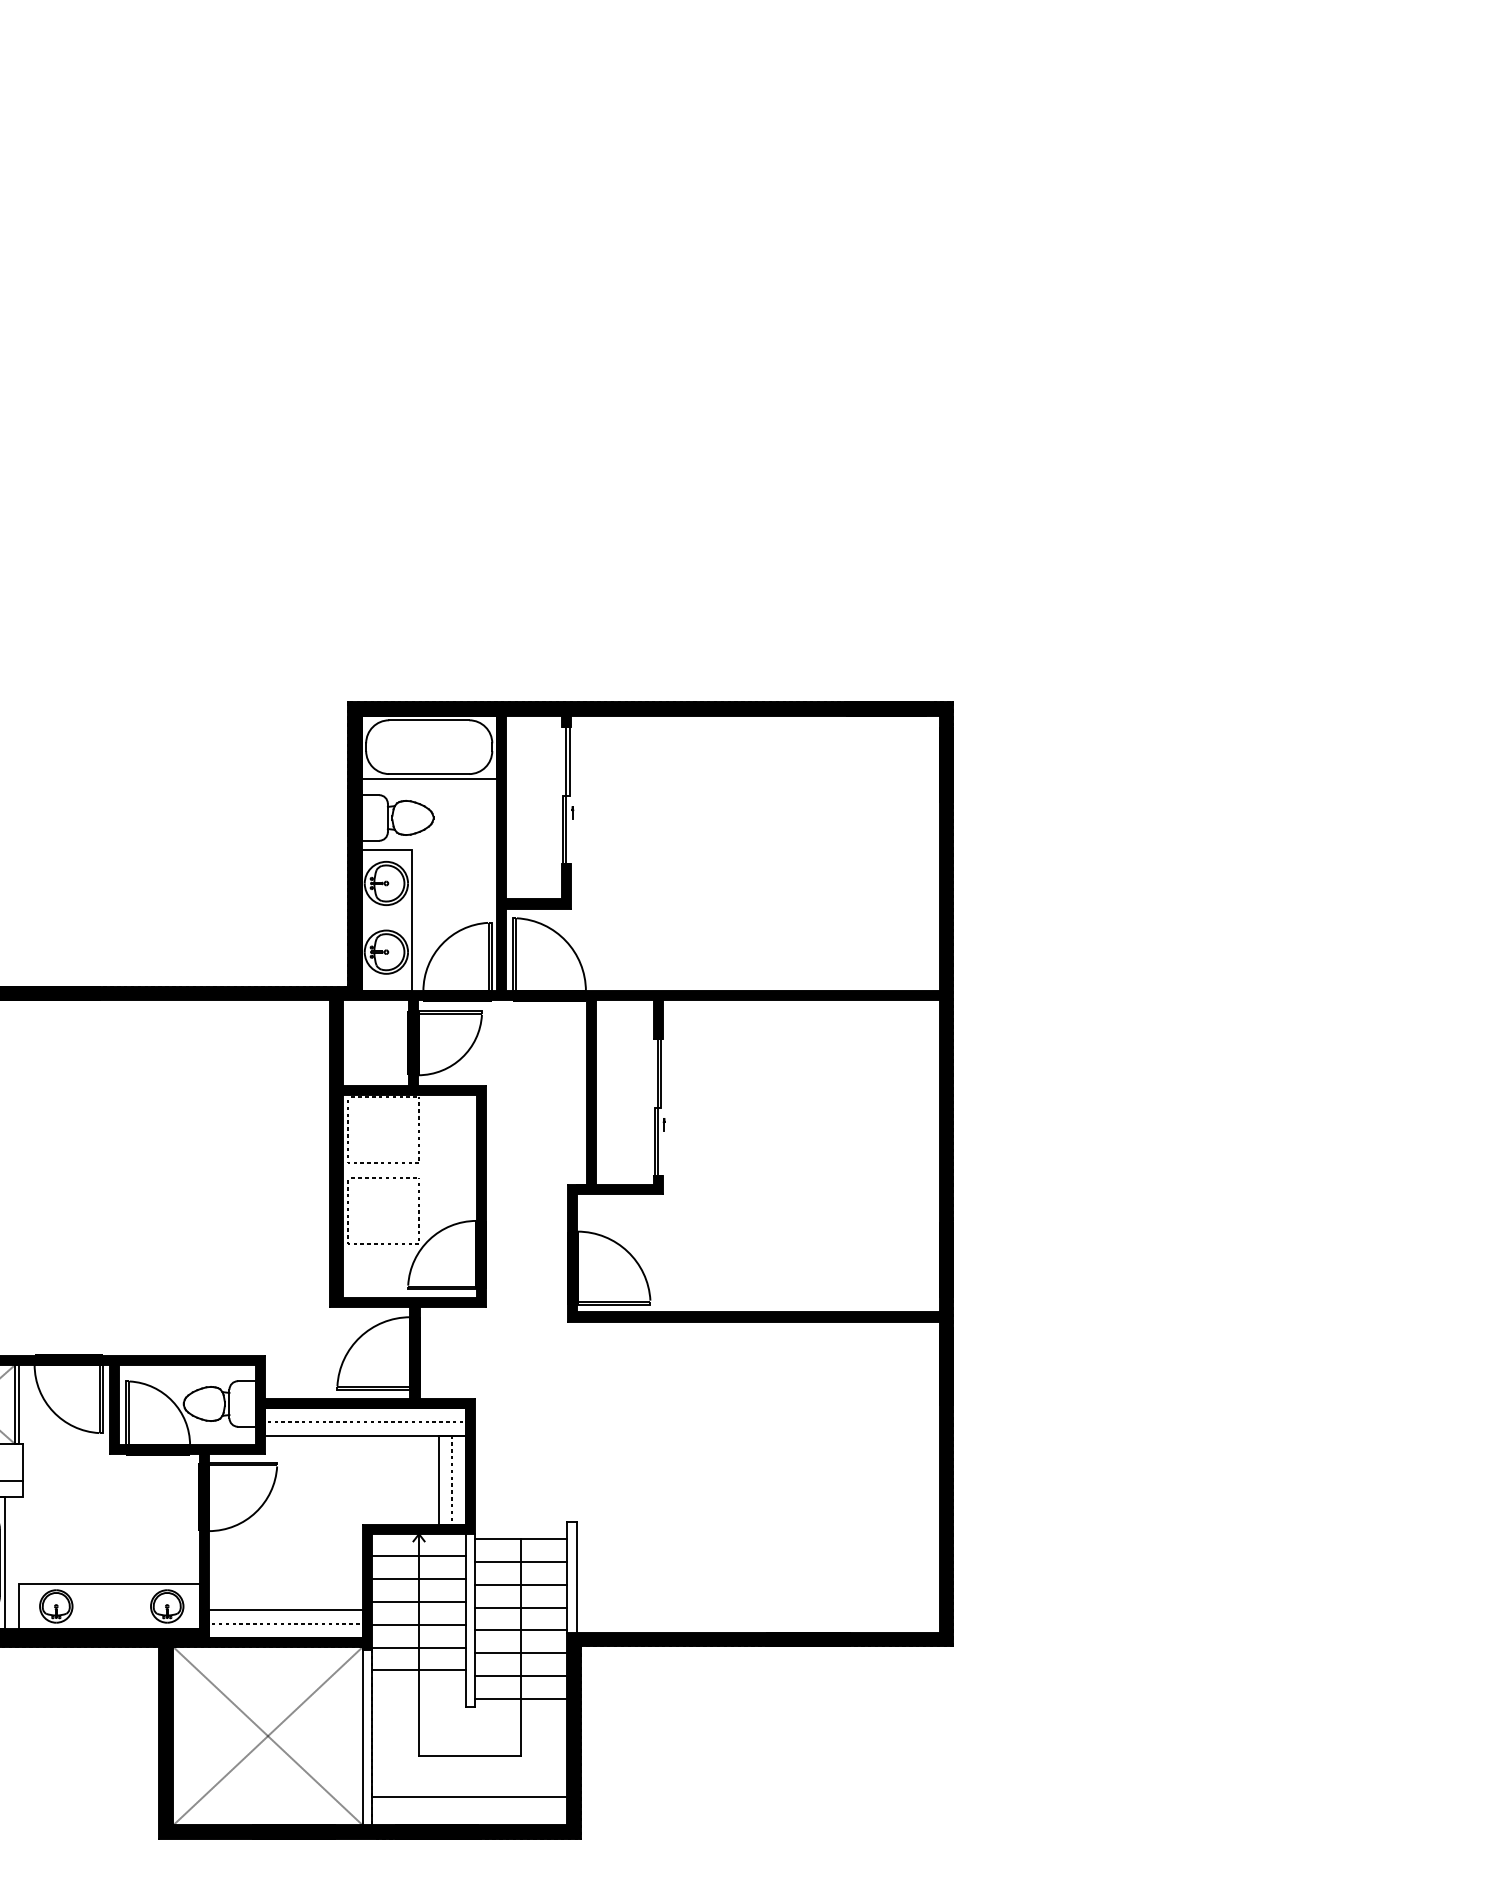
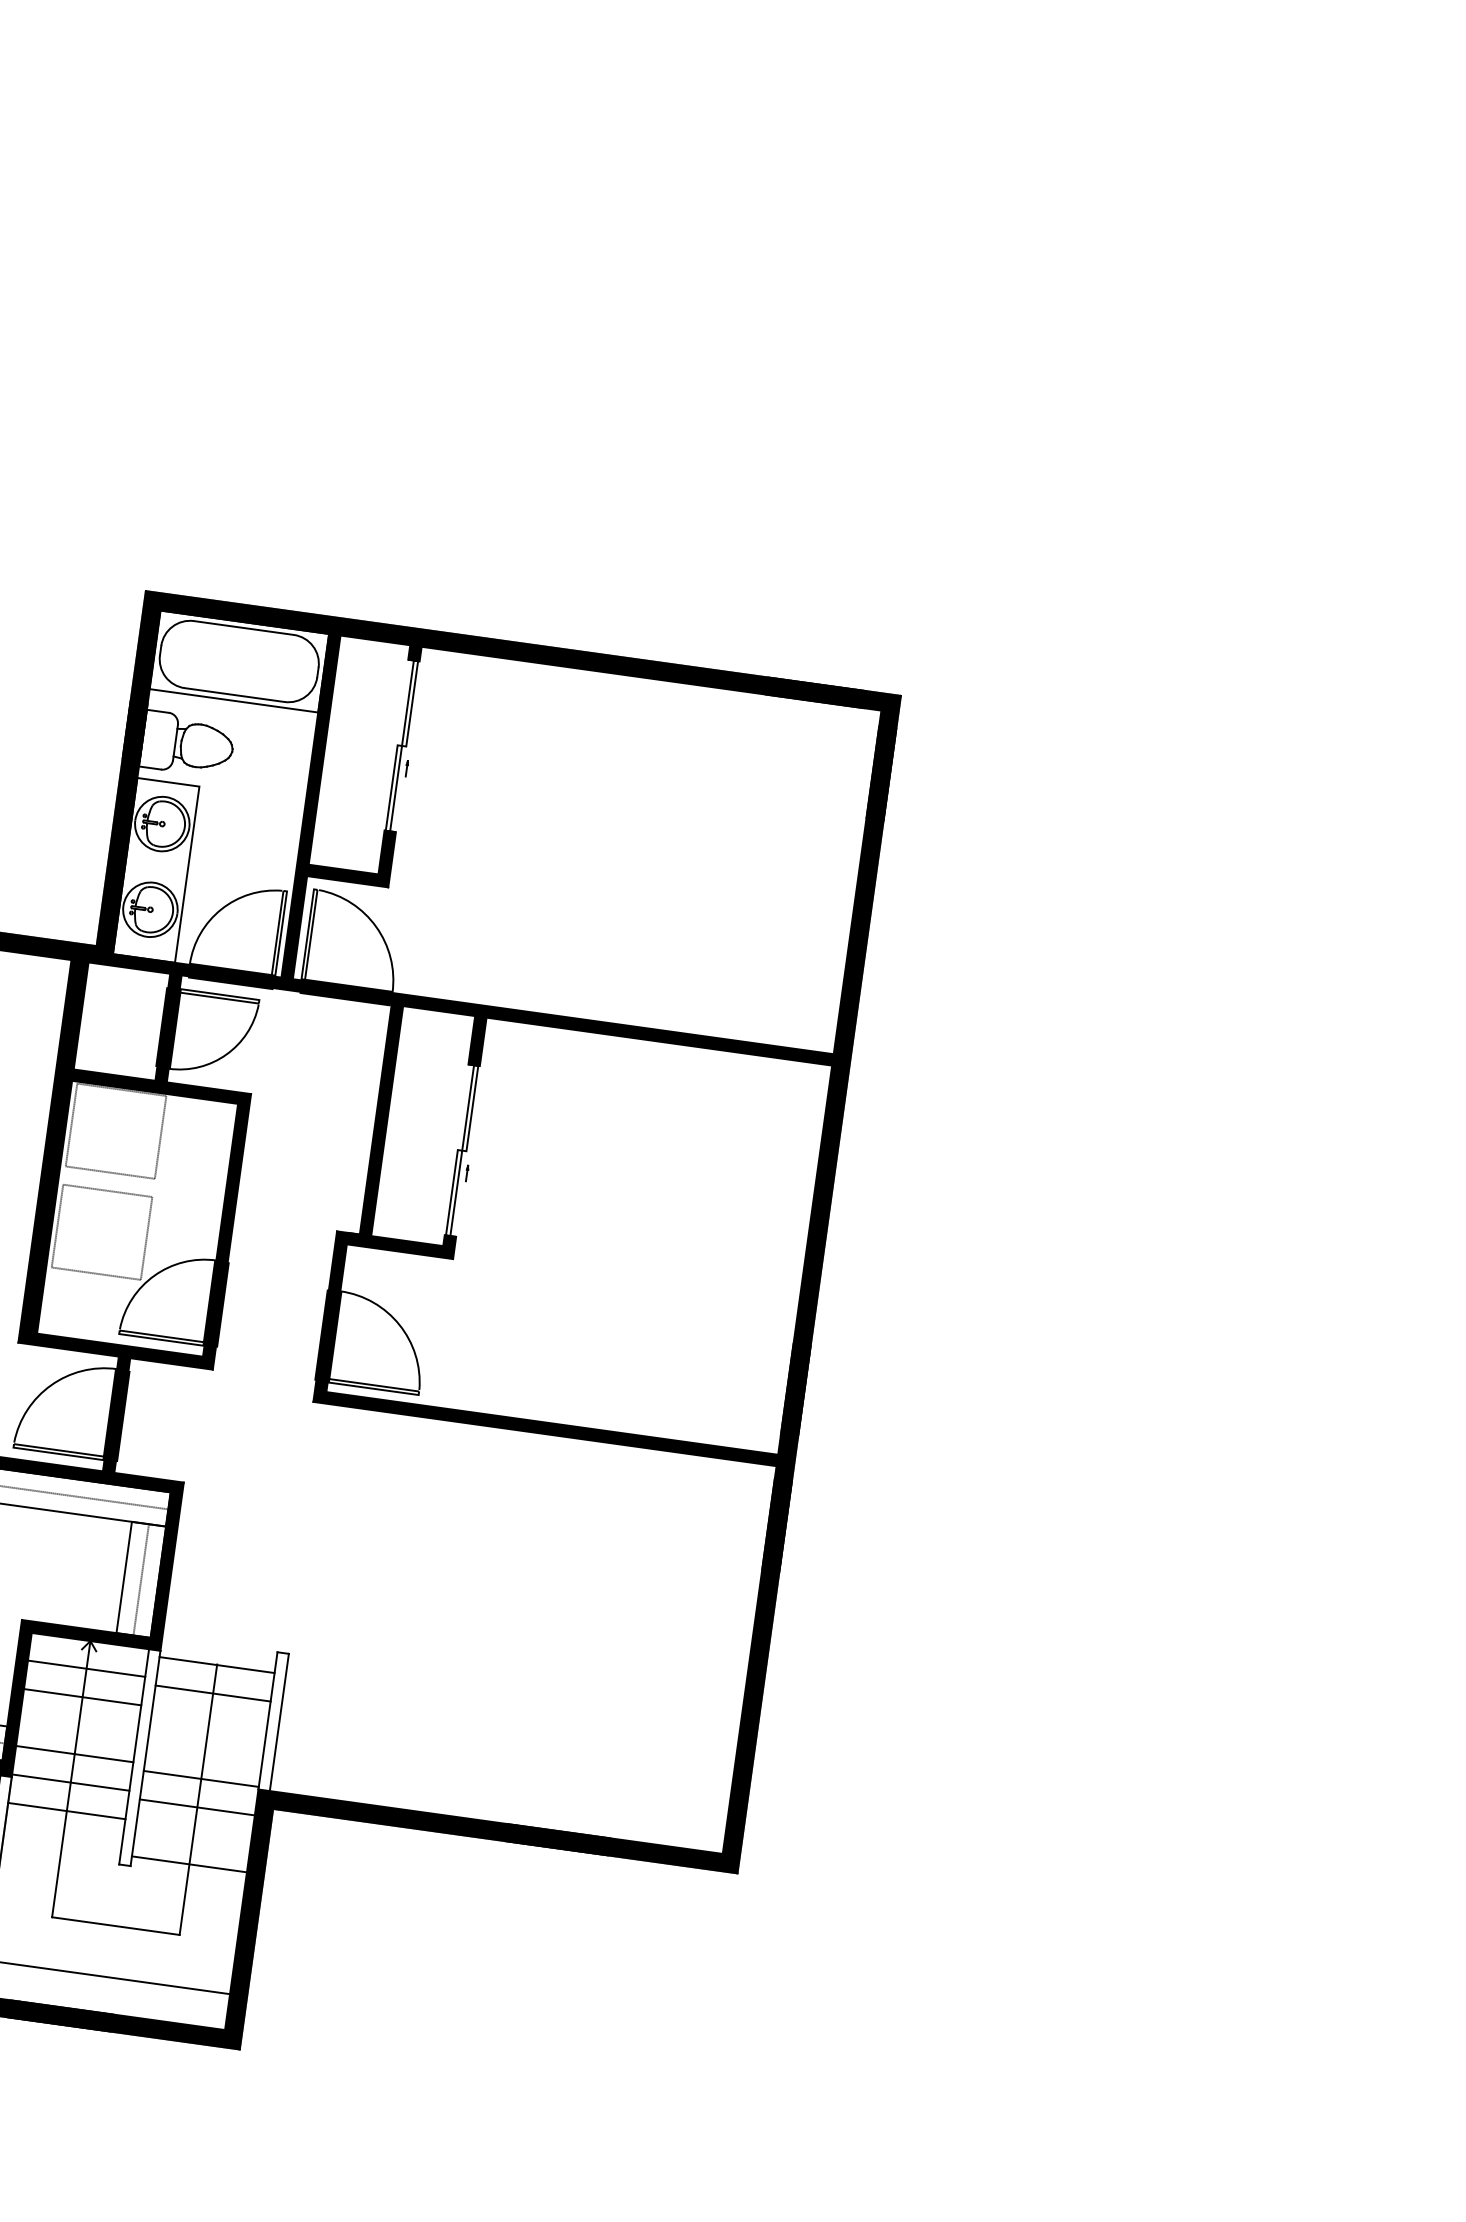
line: (521, 1584) -> (209, 1721), removed
line: (419, 1601) -> (79, 1725), removed
line: (521, 1607) -> (205, 1750), removed
line: (521, 1676) -> (193, 1836), removed

